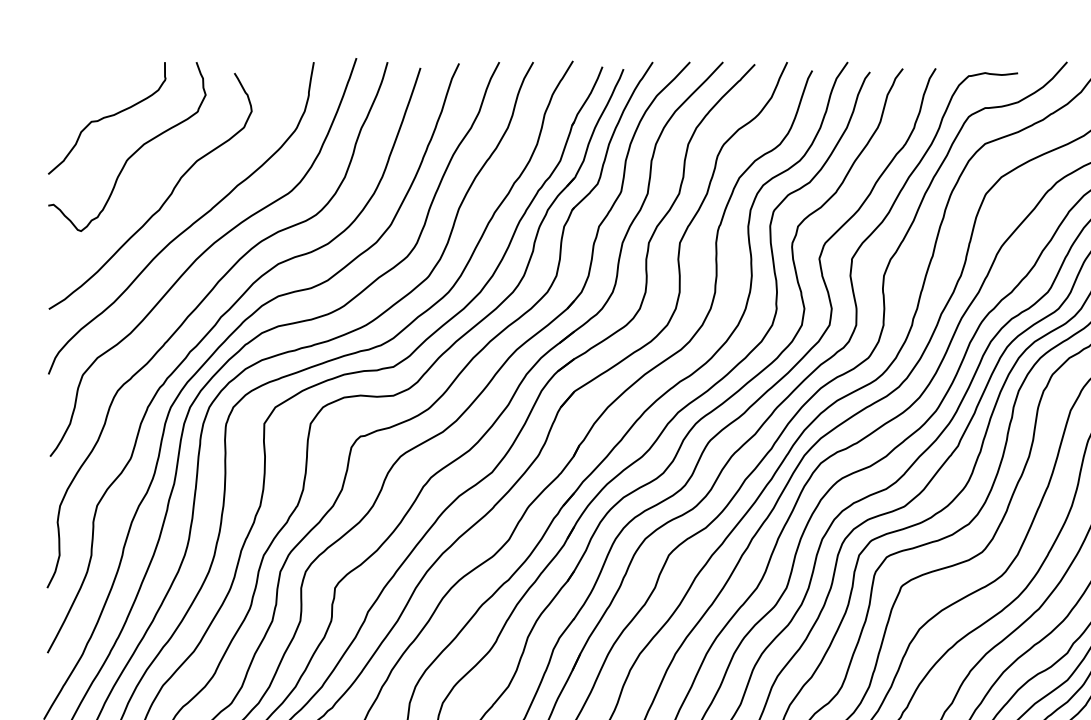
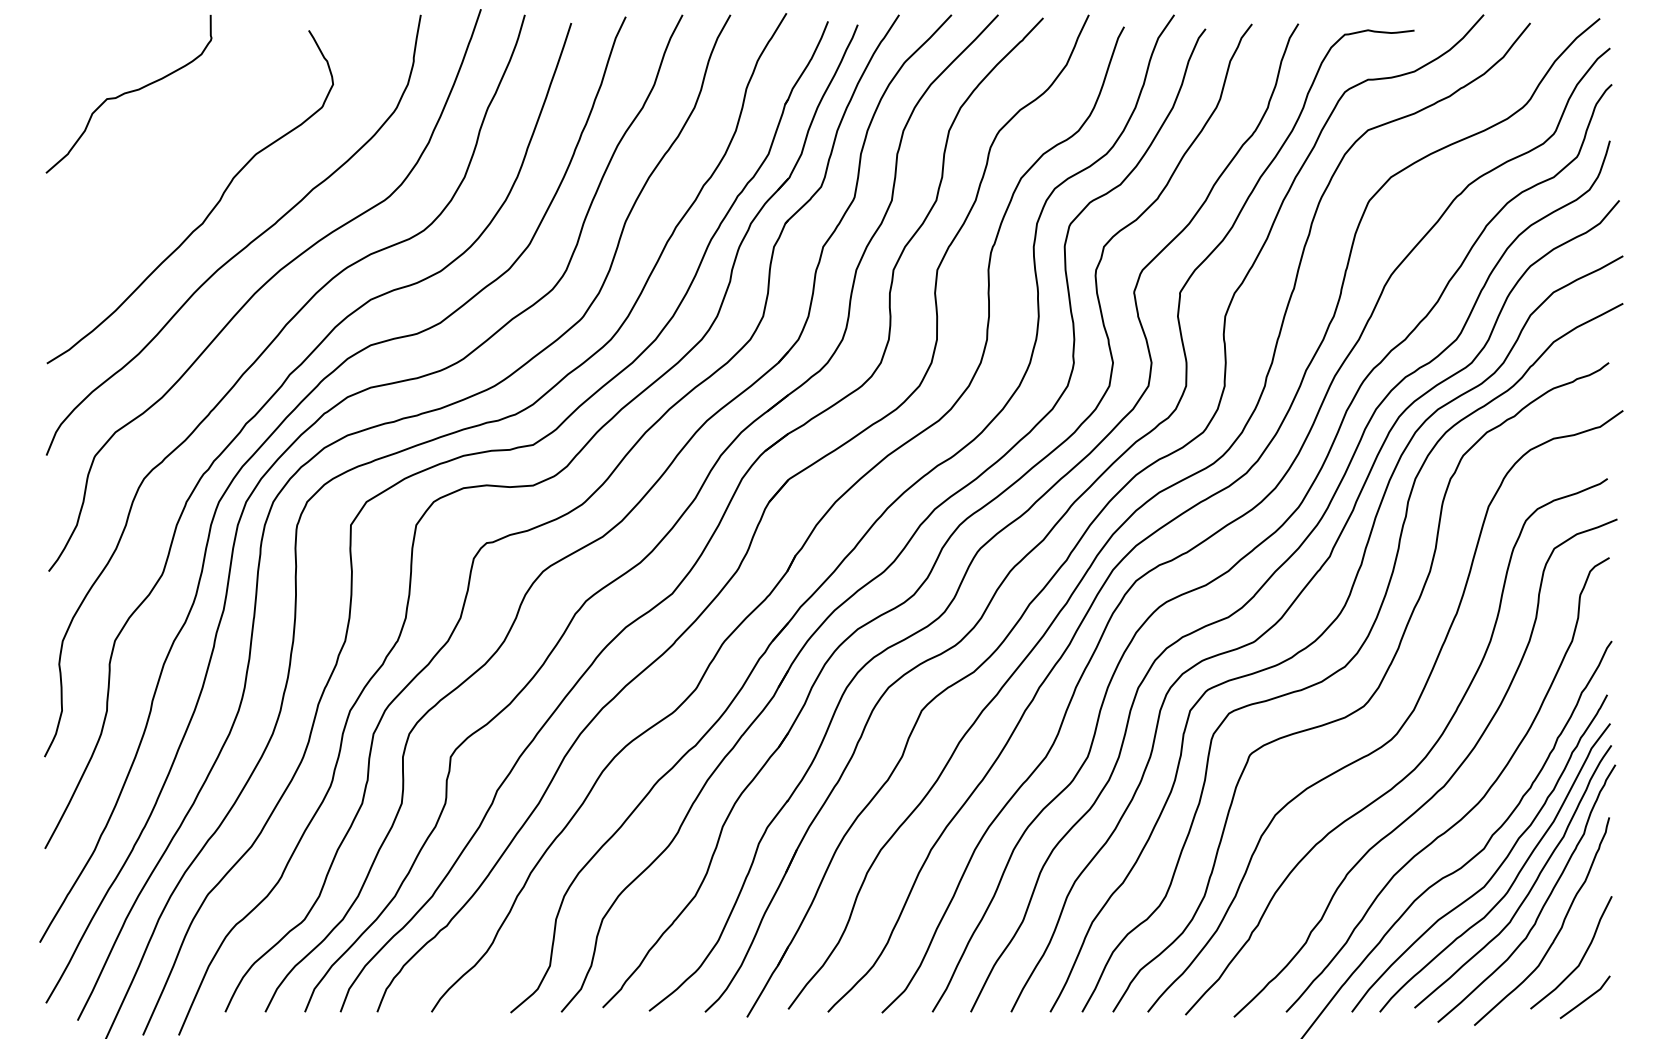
curve: (133, 153) -> (166, 143), removed

